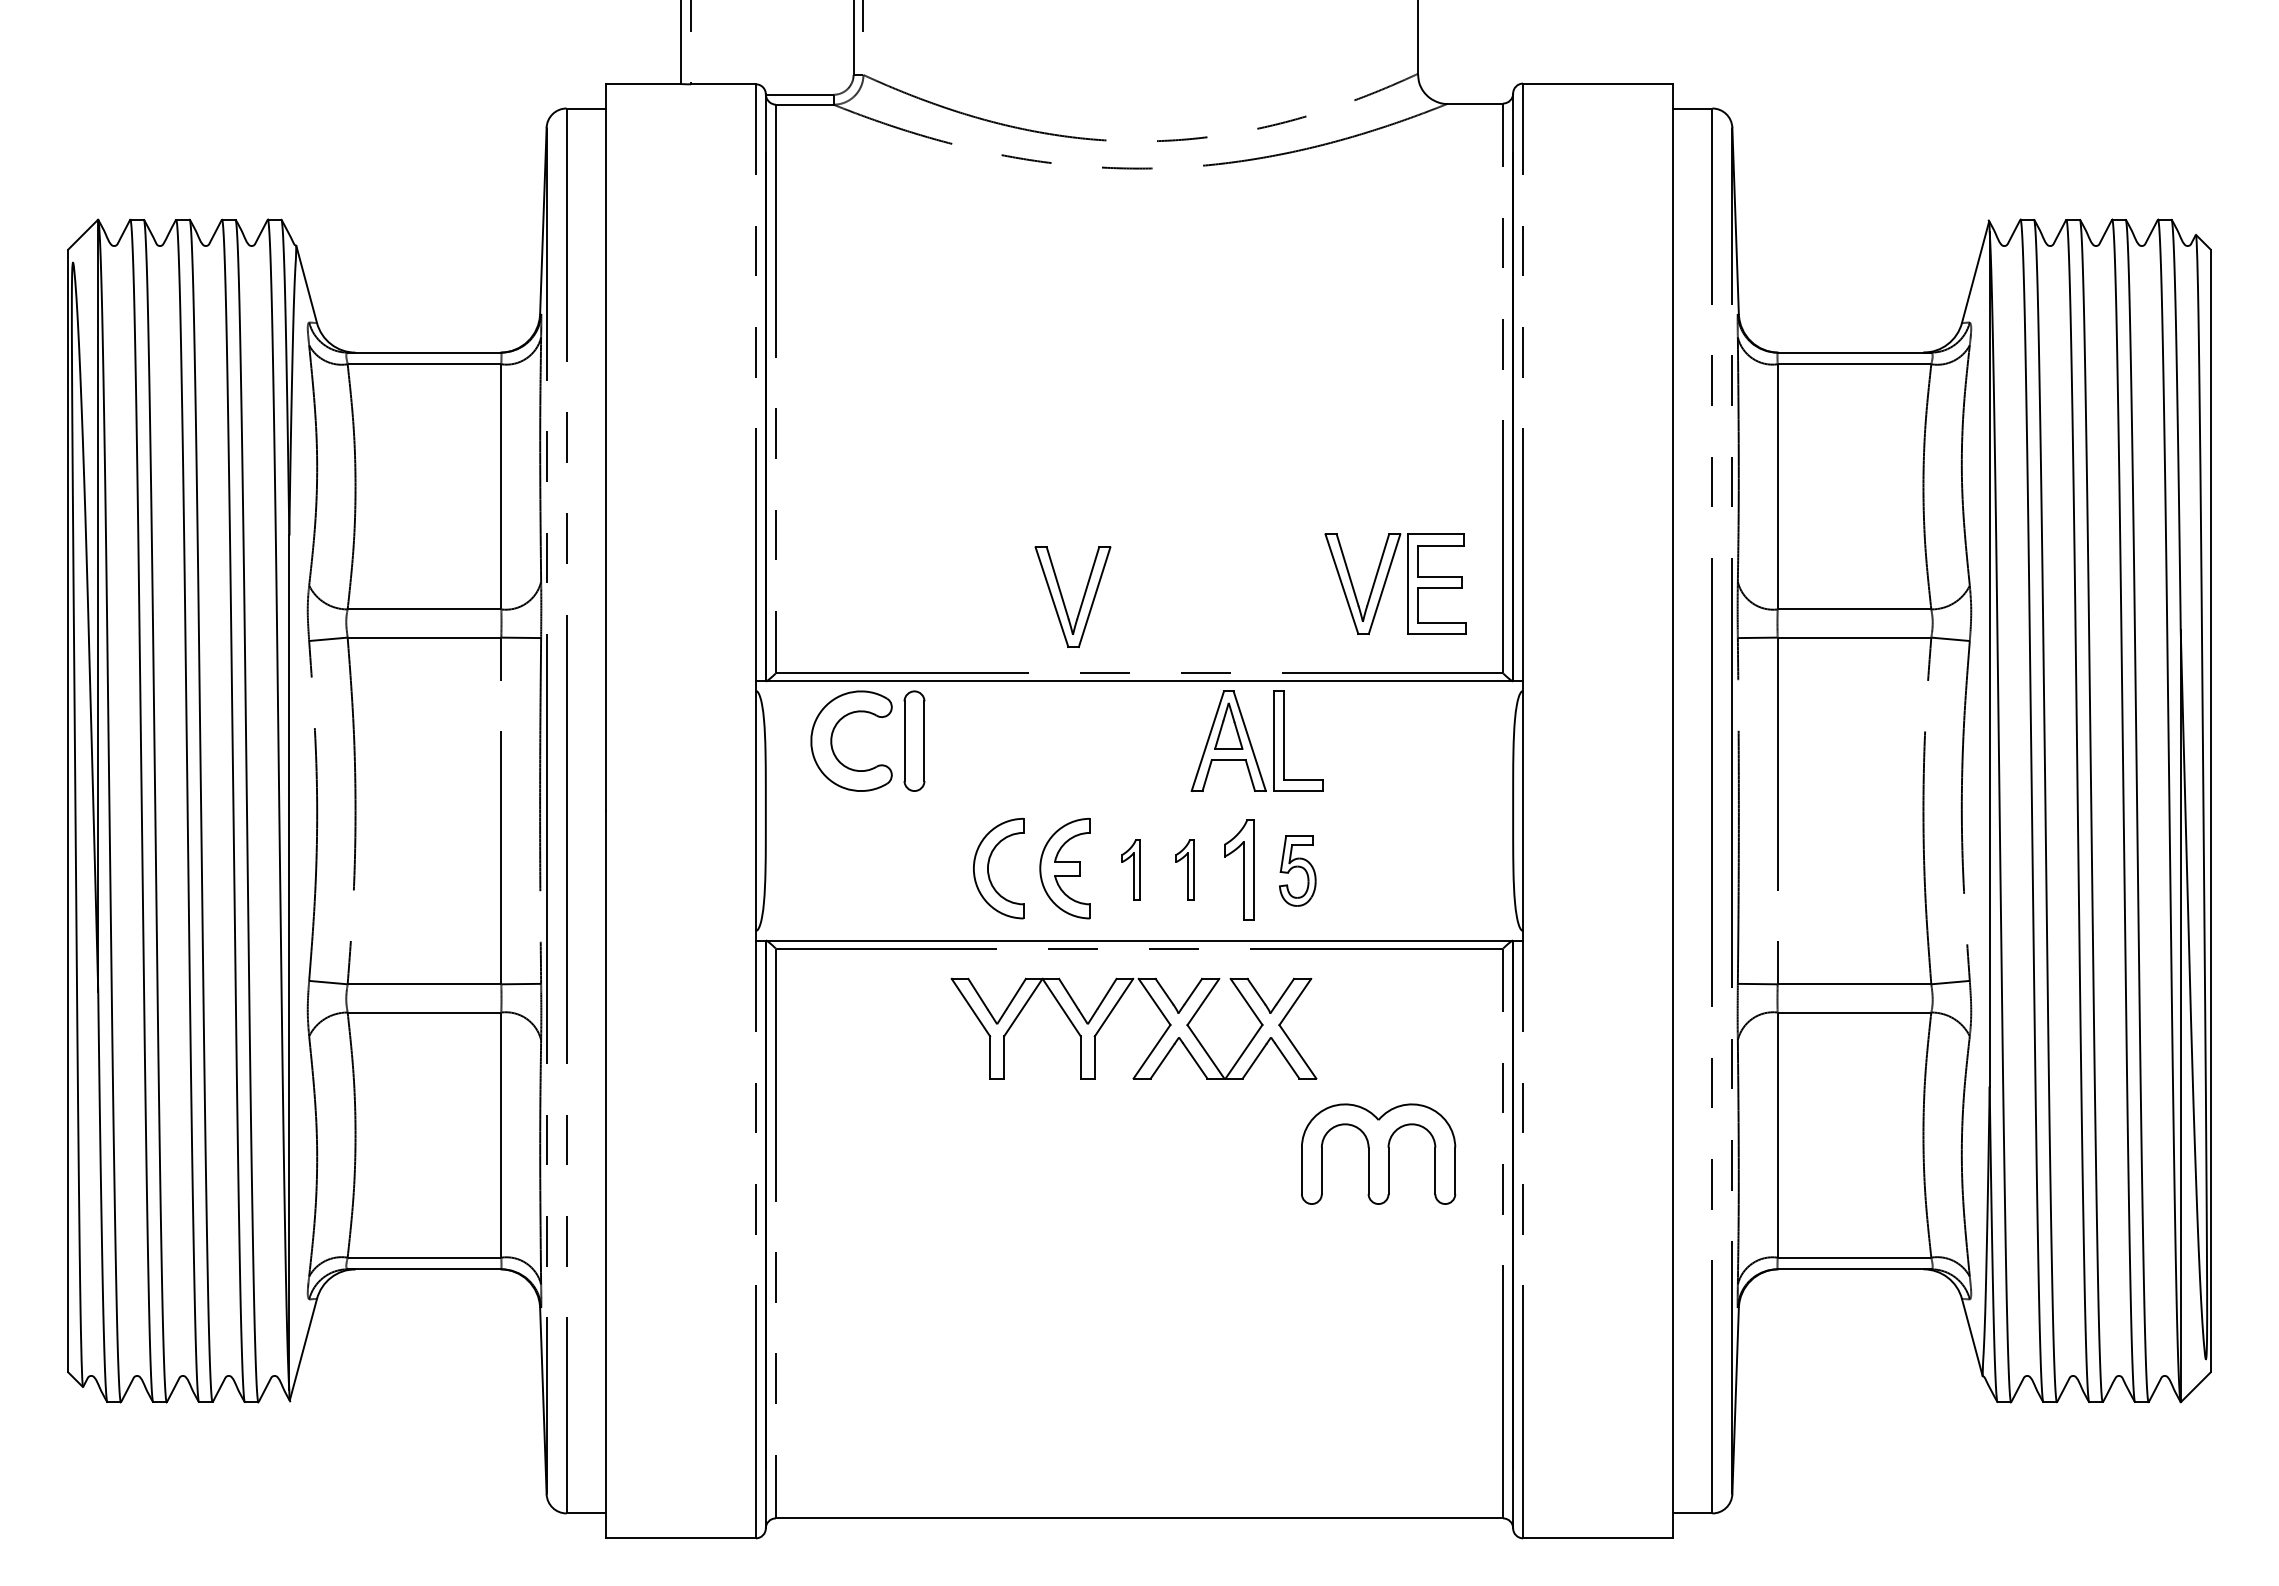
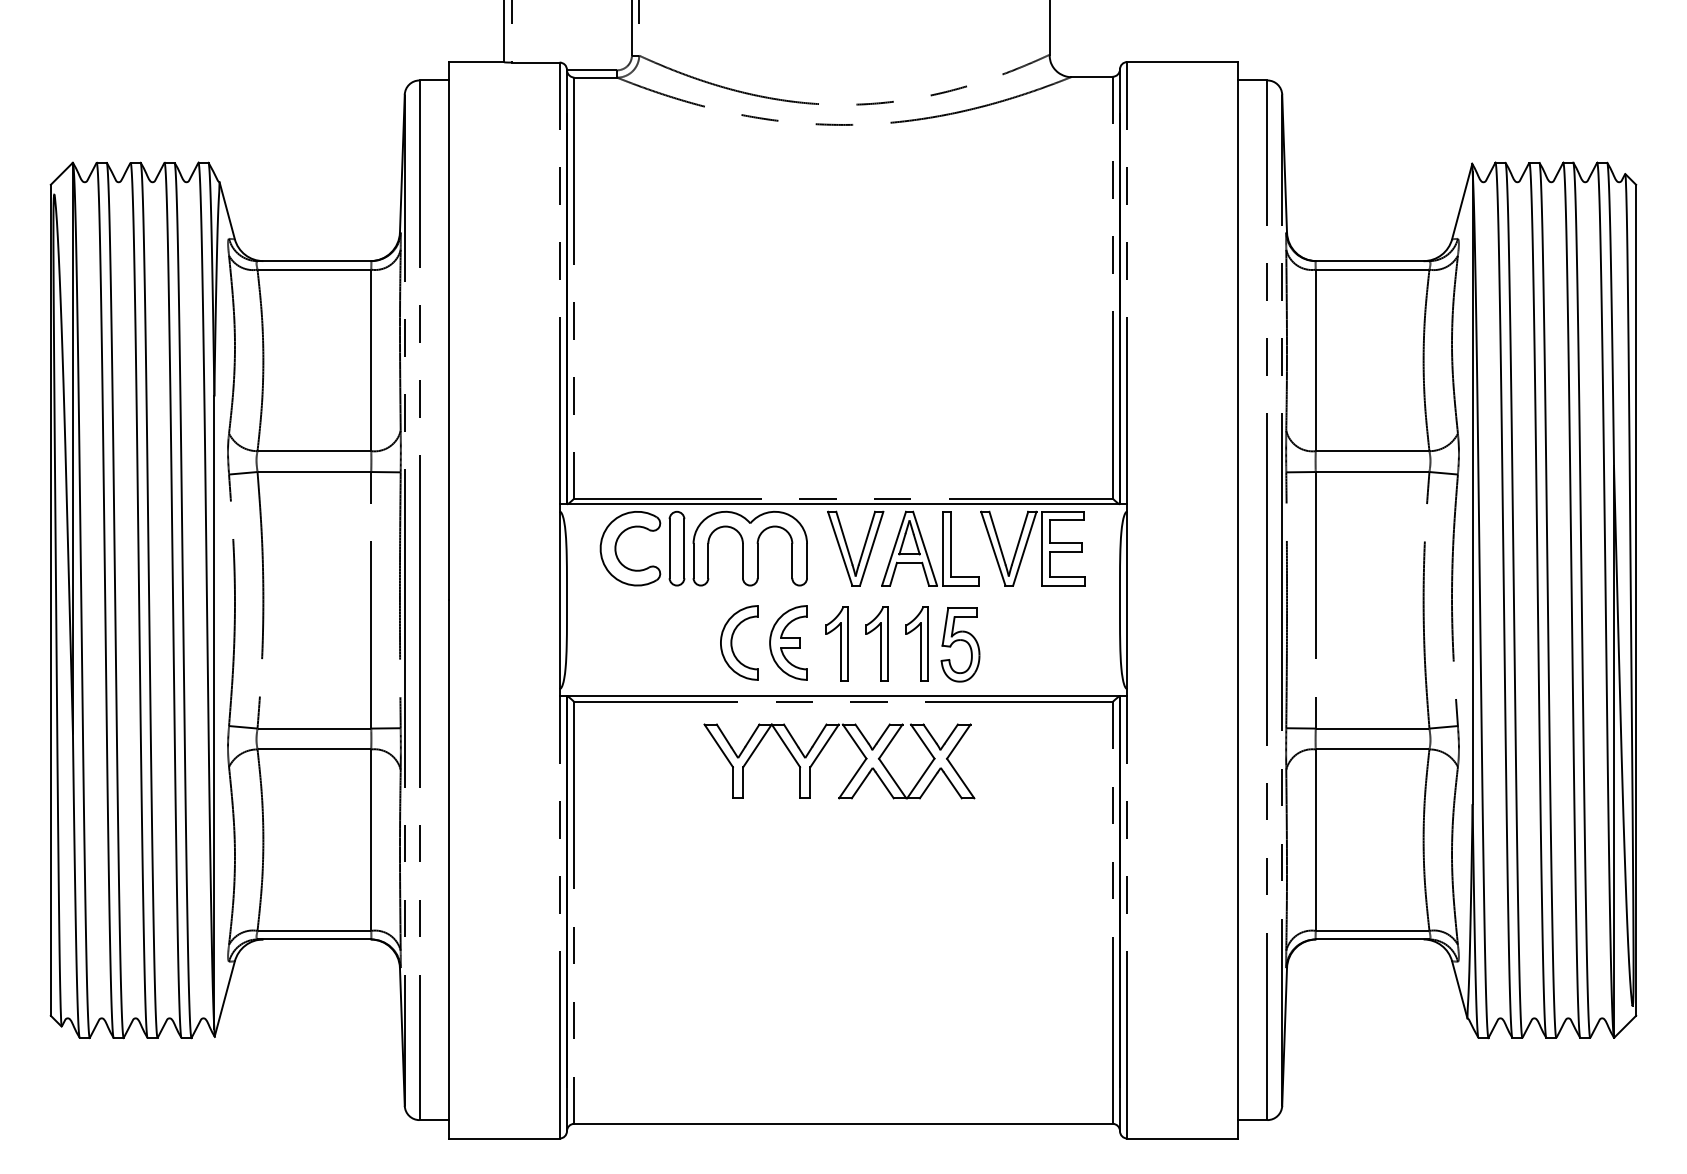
part: (1386, 582) -> (1026, 547), moved
part: (1063, 598) -> (848, 549), moved
part: (1130, 869) -> (836, 643), size x1.67
part: (1184, 869) -> (876, 643), size x1.67
part: (1297, 870) -> (960, 644), size x1.43
part: (1378, 1153) -> (750, 548), moved

